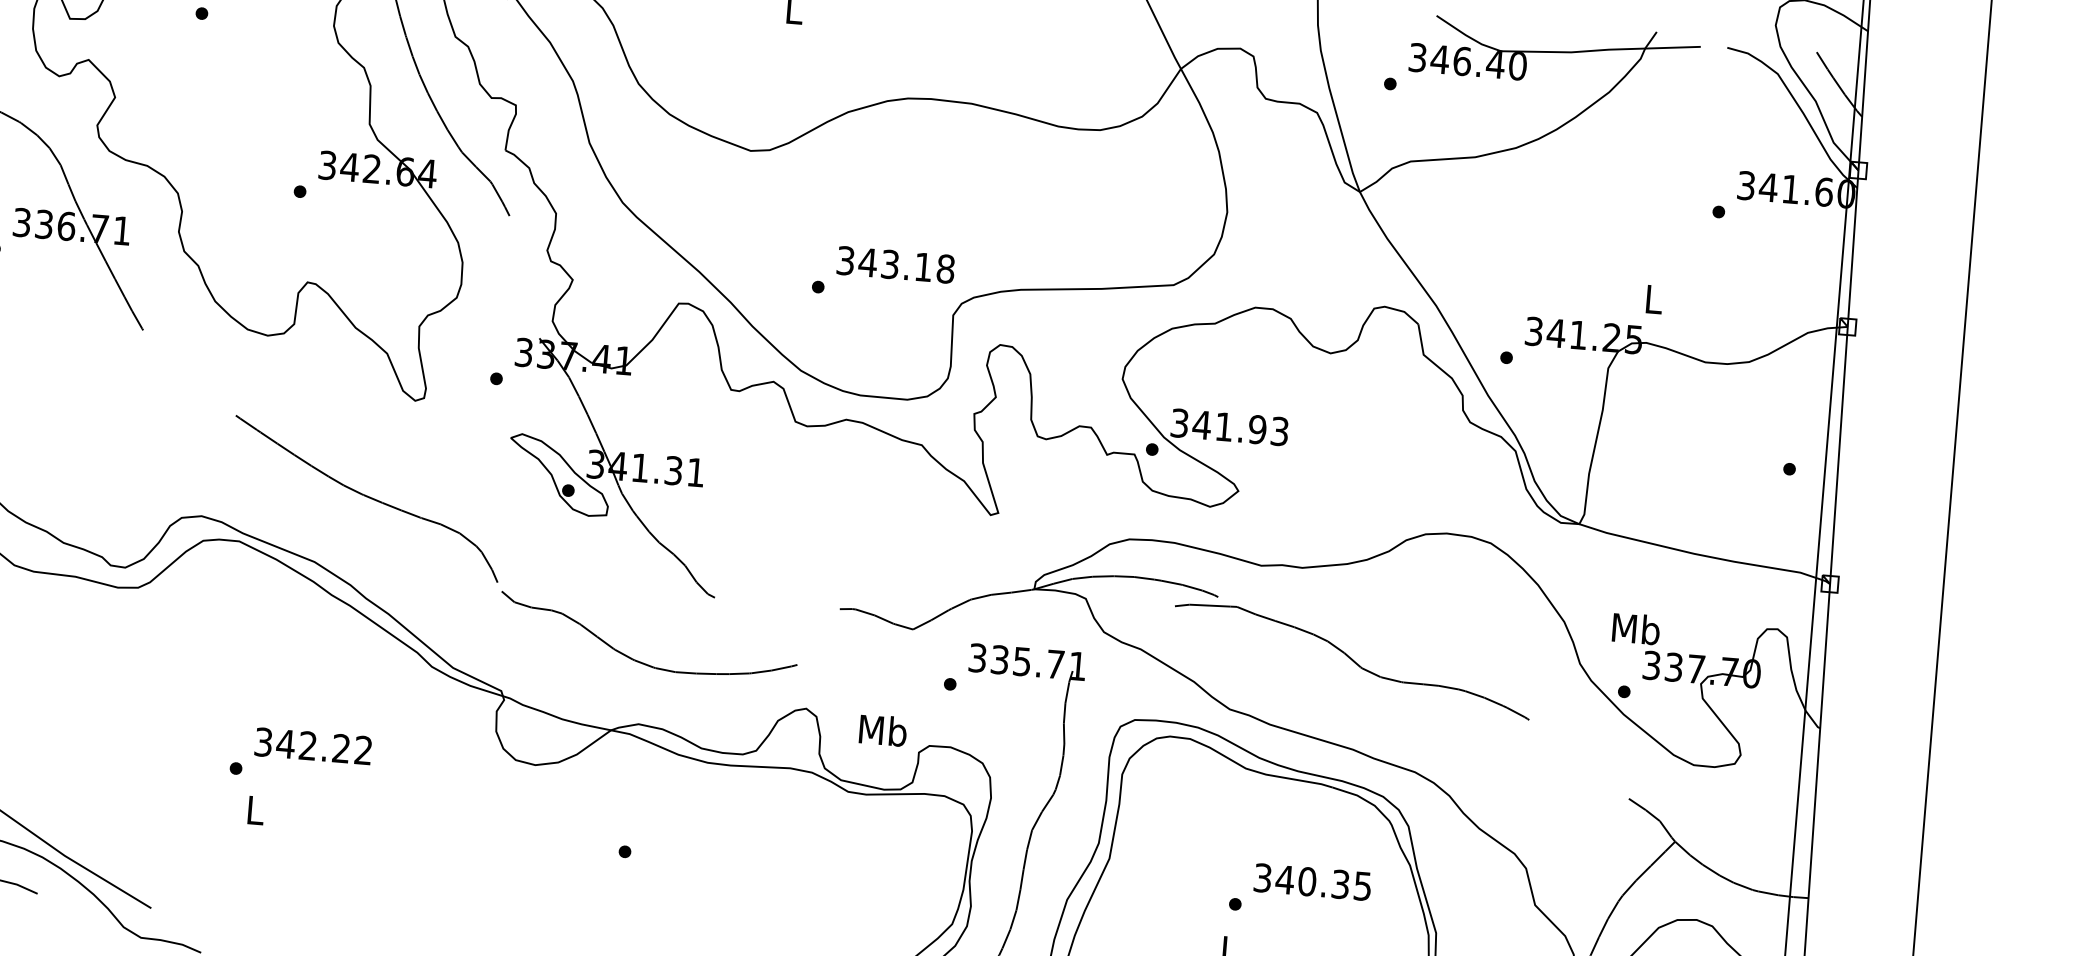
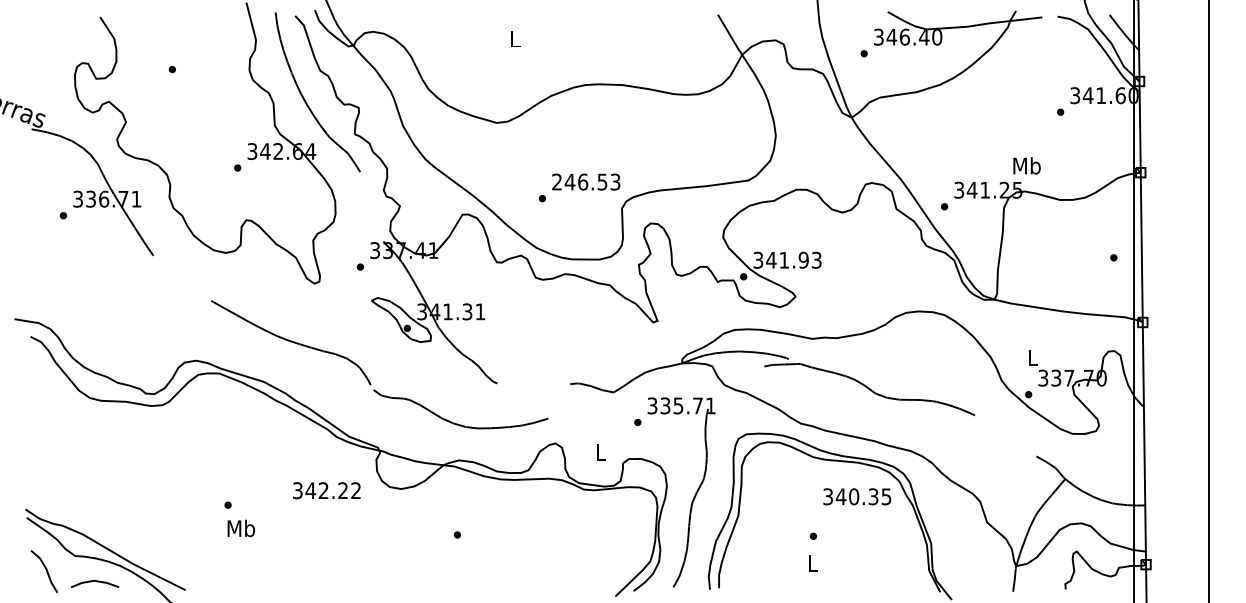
text: (896, 263) -> (586, 181), 343.18 -> 246.53
text: (1652, 298) -> (1026, 165), L -> Mb
text: (1636, 628) -> (1032, 357), Mb -> L
text: (881, 730) -> (600, 452), Mb -> L
text: (312, 745) -> (326, 490), moved
text: (254, 810) -> (240, 528), L -> Mb
text: (1313, 881) -> (857, 496), moved

